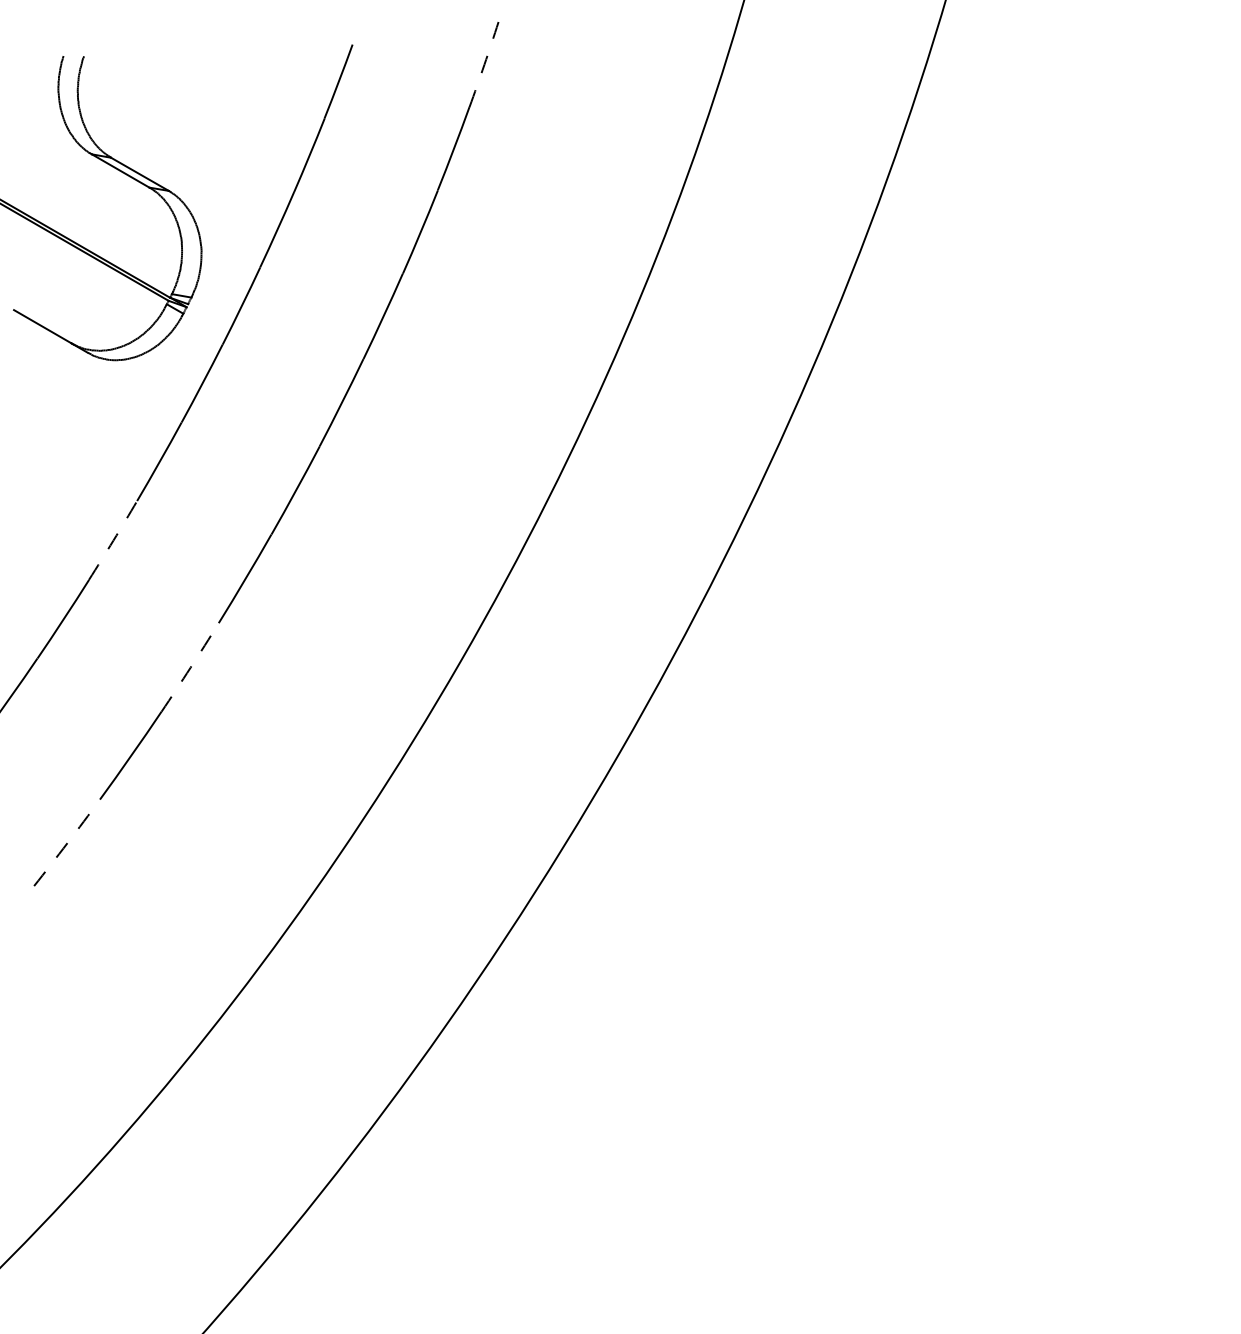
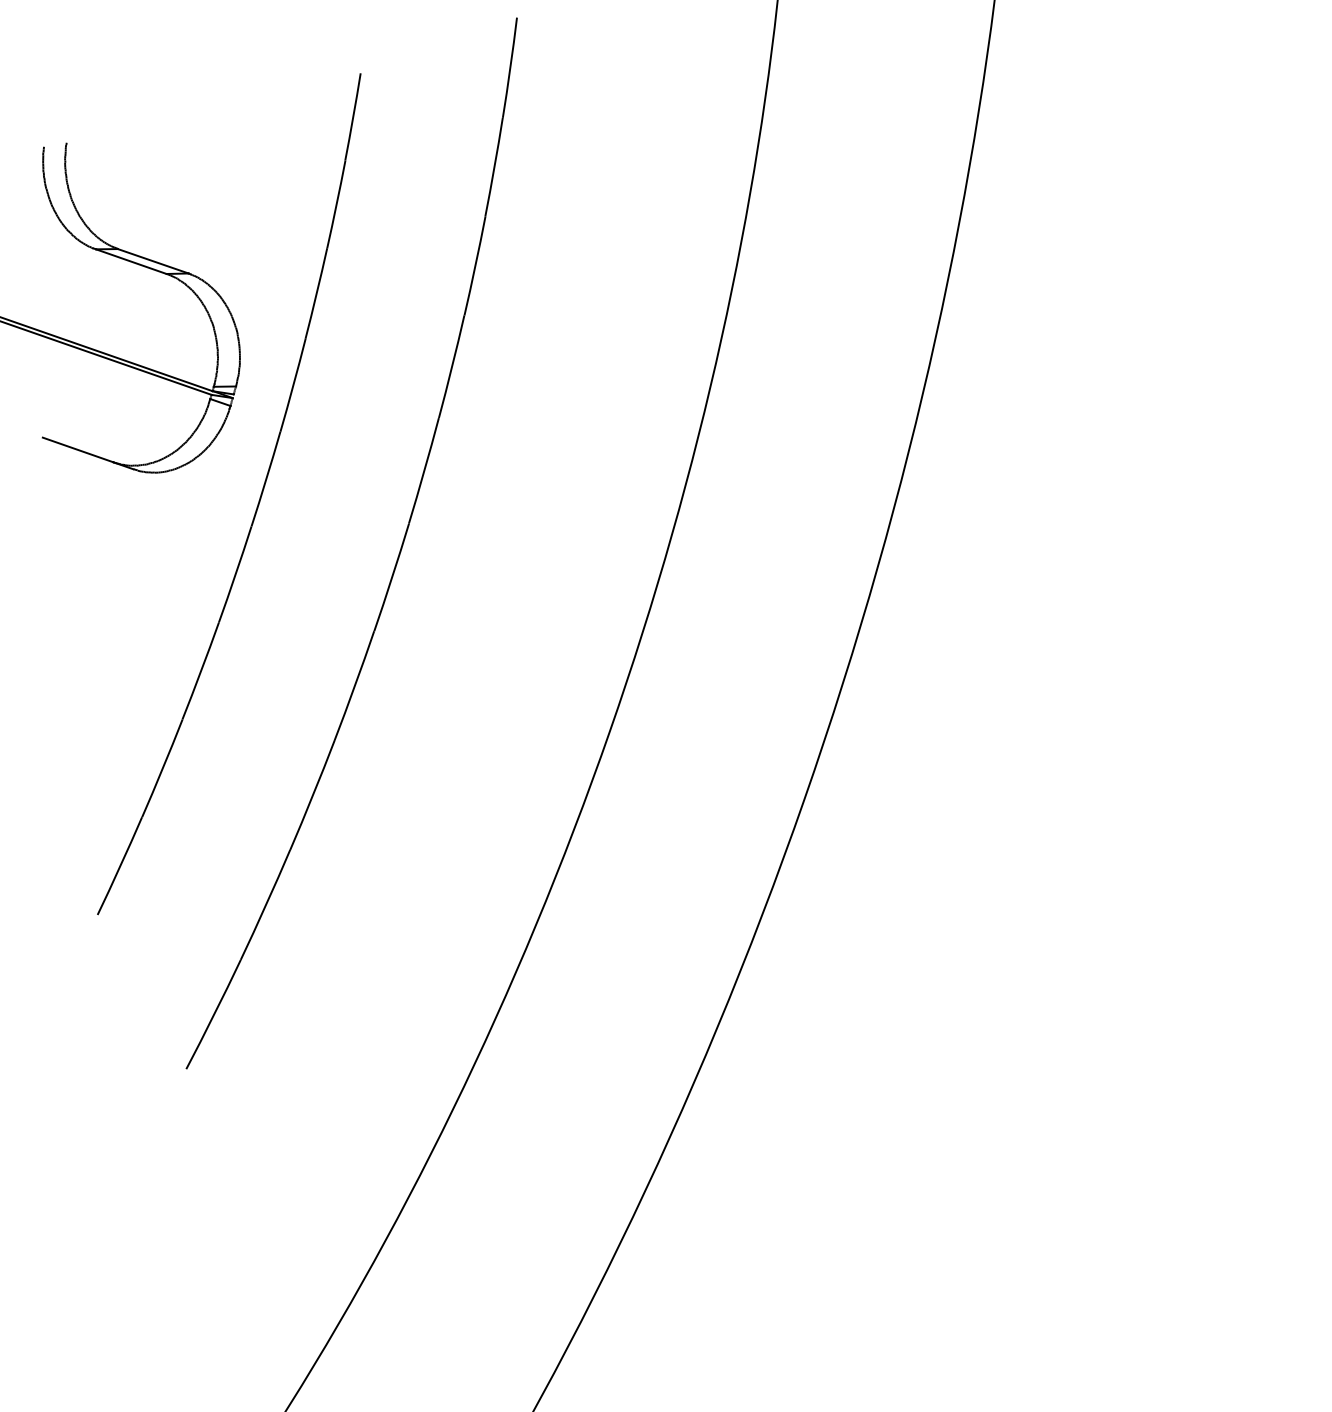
arc: (484, 64) -> (510, 67), dashed -> solid
arc: (113, 540) -> (201, 671), dashed -> solid
arc: (190, 667) -> (312, 794), dashed -> solid
arc: (67, 843) -> (214, 1015), dashed -> solid

